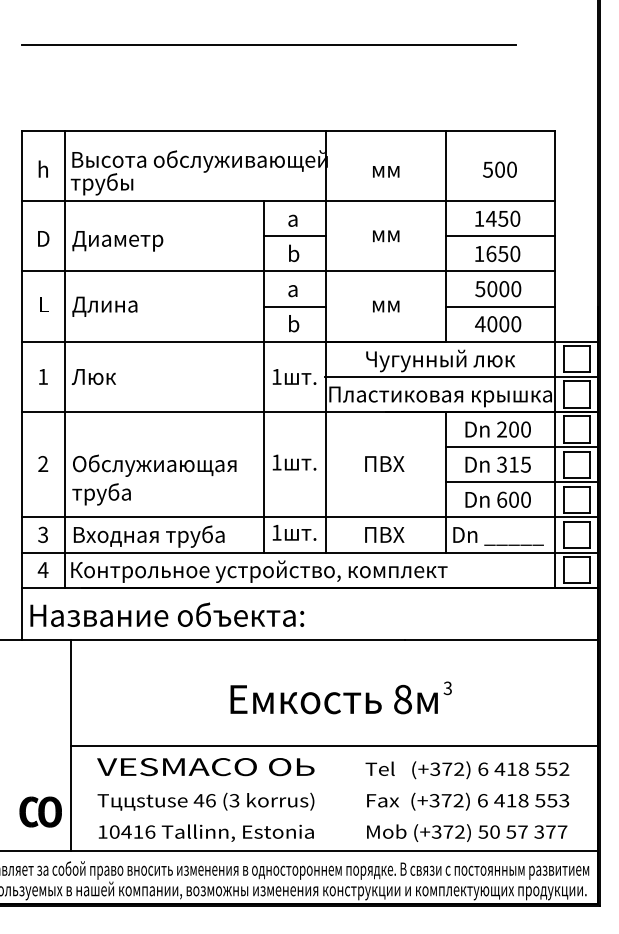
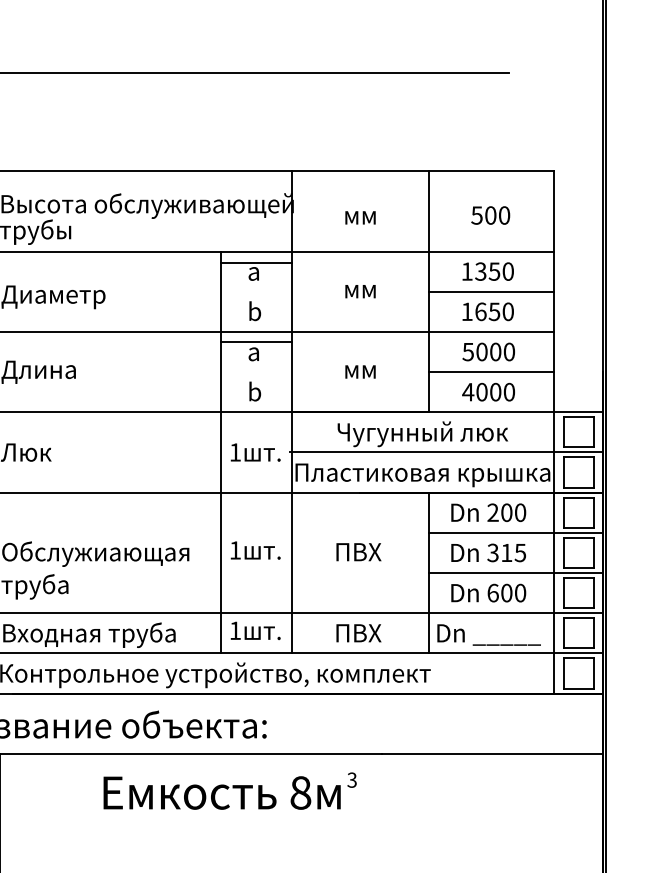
text: (491, 218) -> (481, 271), 1450 -> 1350
line: (295, 236) -> (256, 263), moved
line: (295, 306) -> (256, 342), moved
text: (340, 697) -> (229, 790), moved

